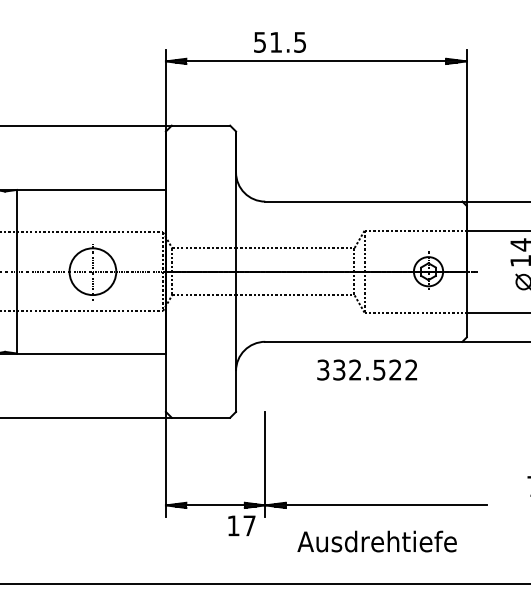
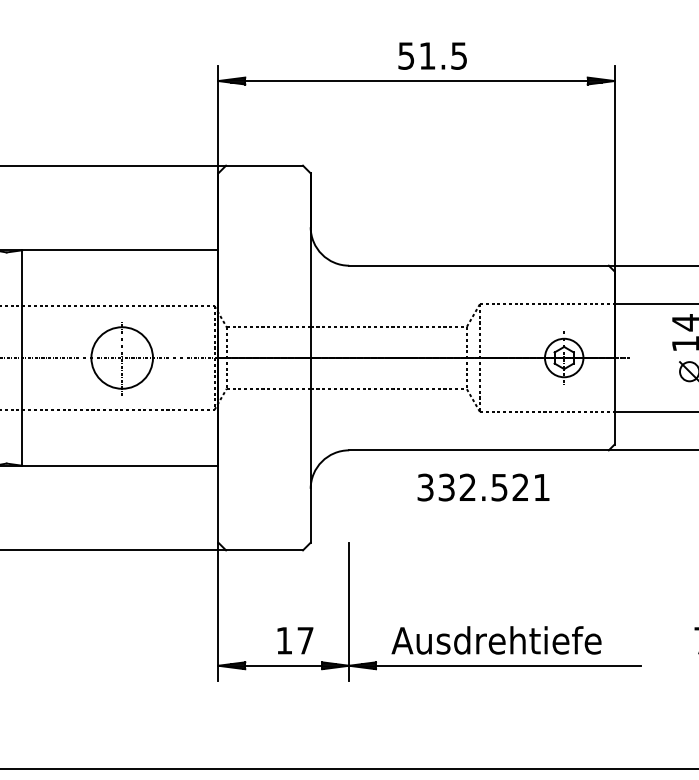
text: (279, 42) -> (432, 55), moved
text: (411, 369) -> (541, 486), 332.522 -> 332.521
text: (241, 525) -> (295, 640), moved
text: (377, 541) -> (496, 640), moved

